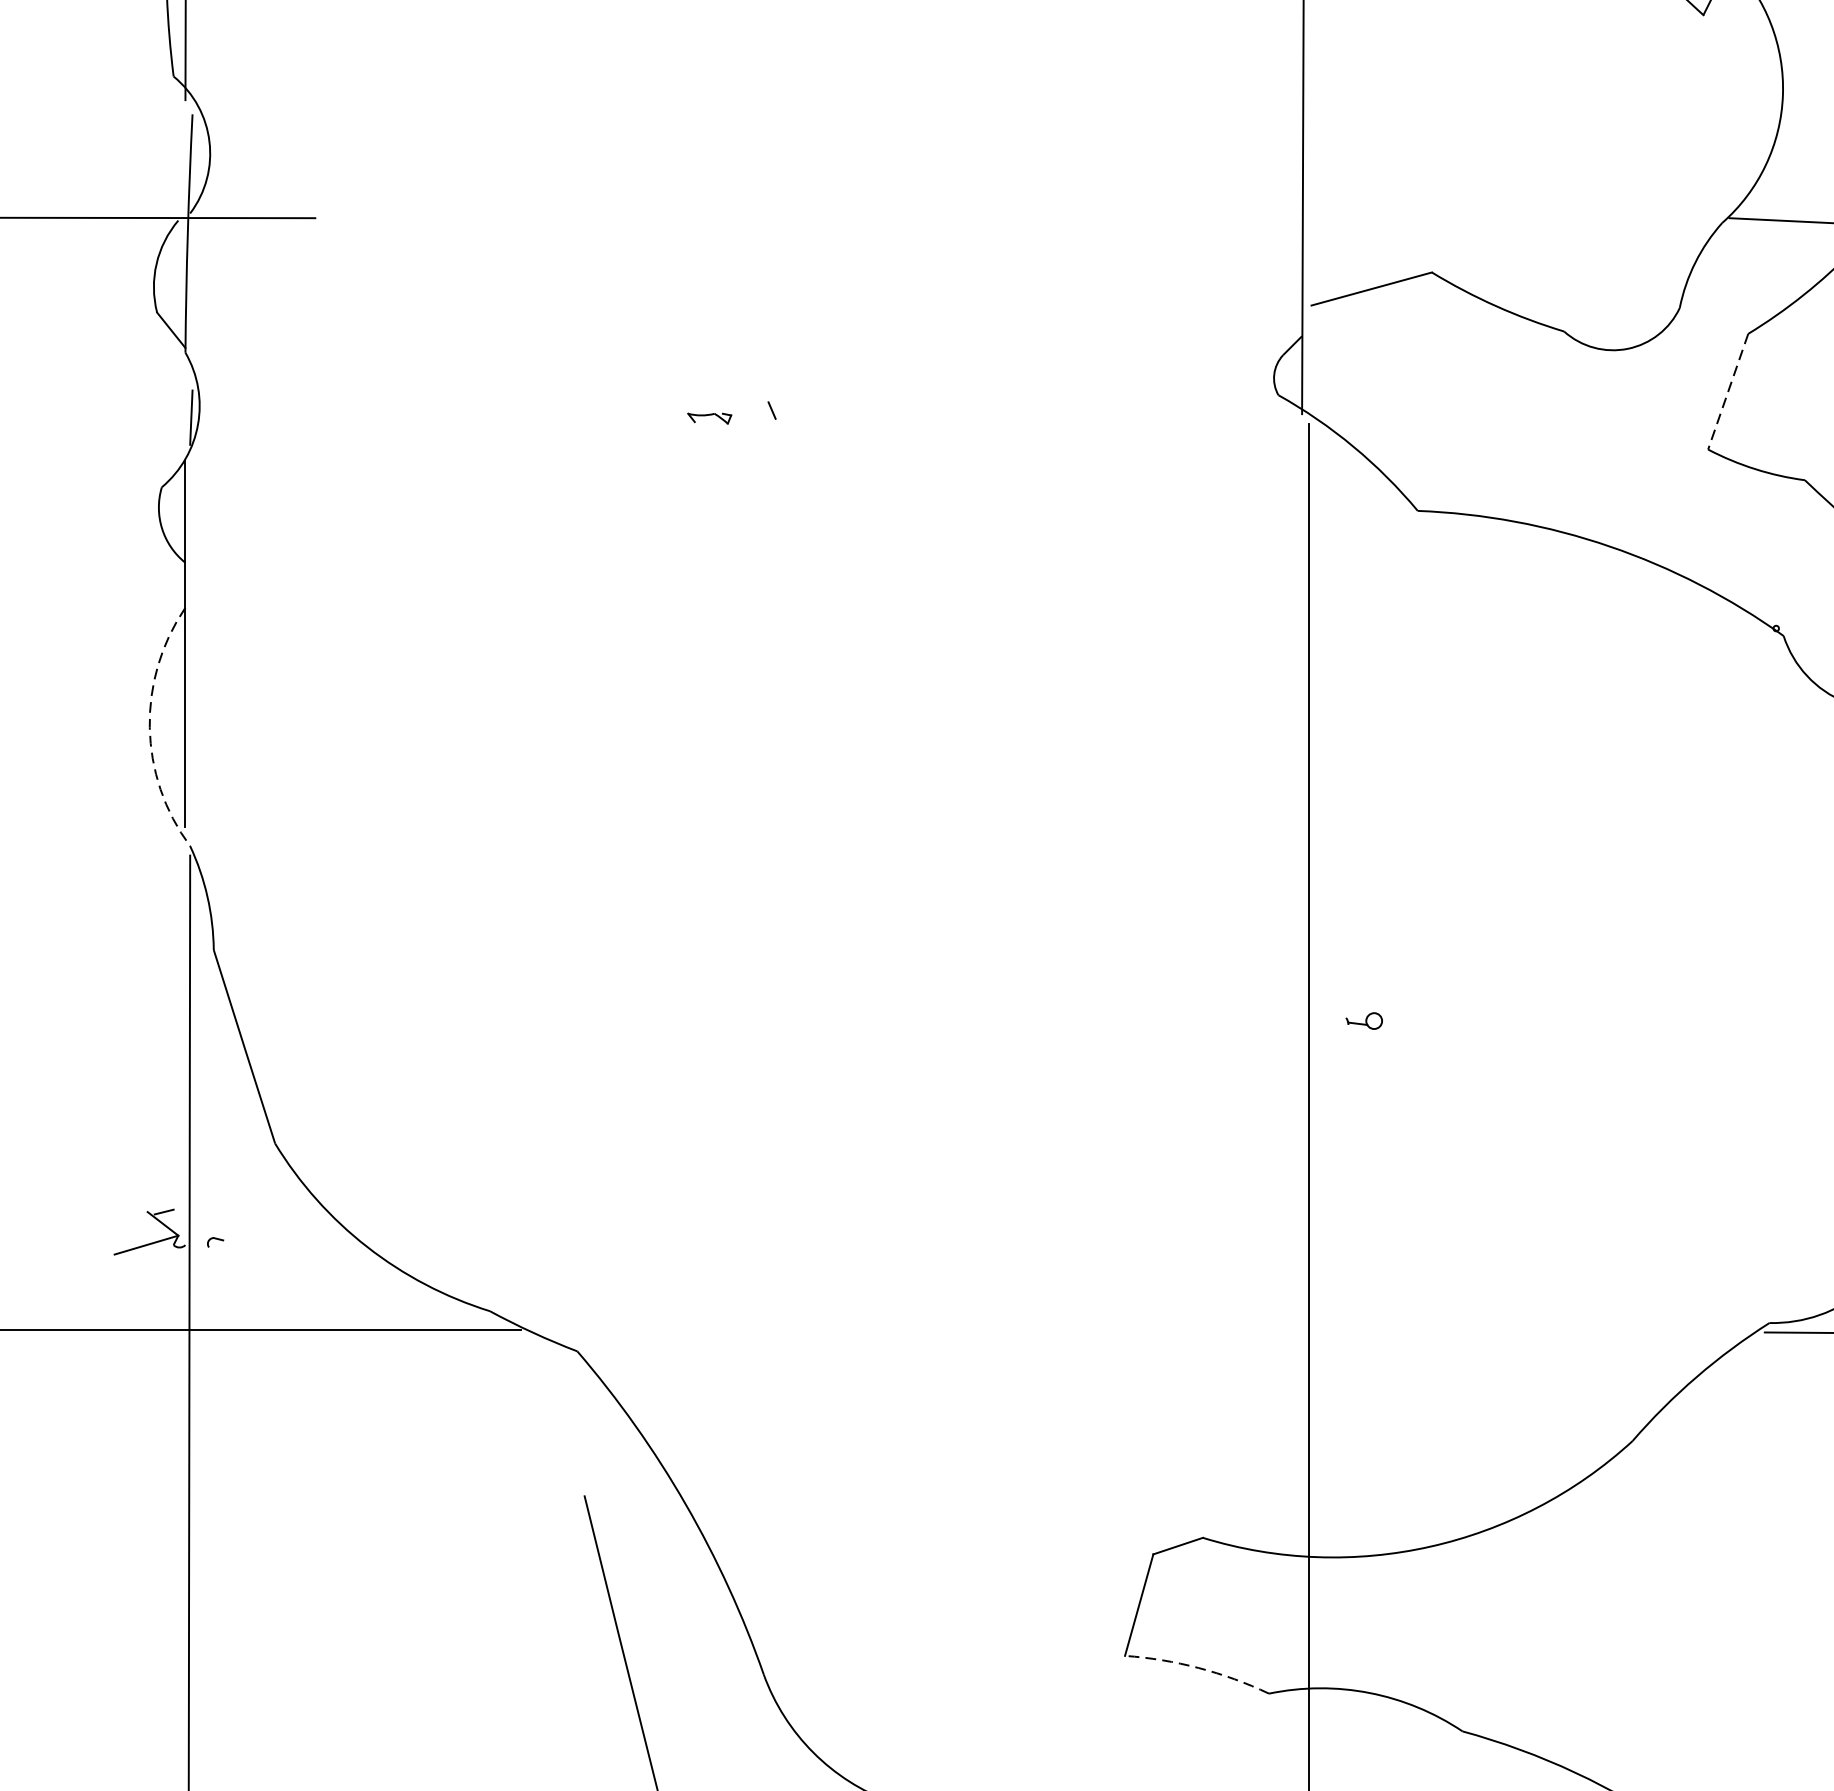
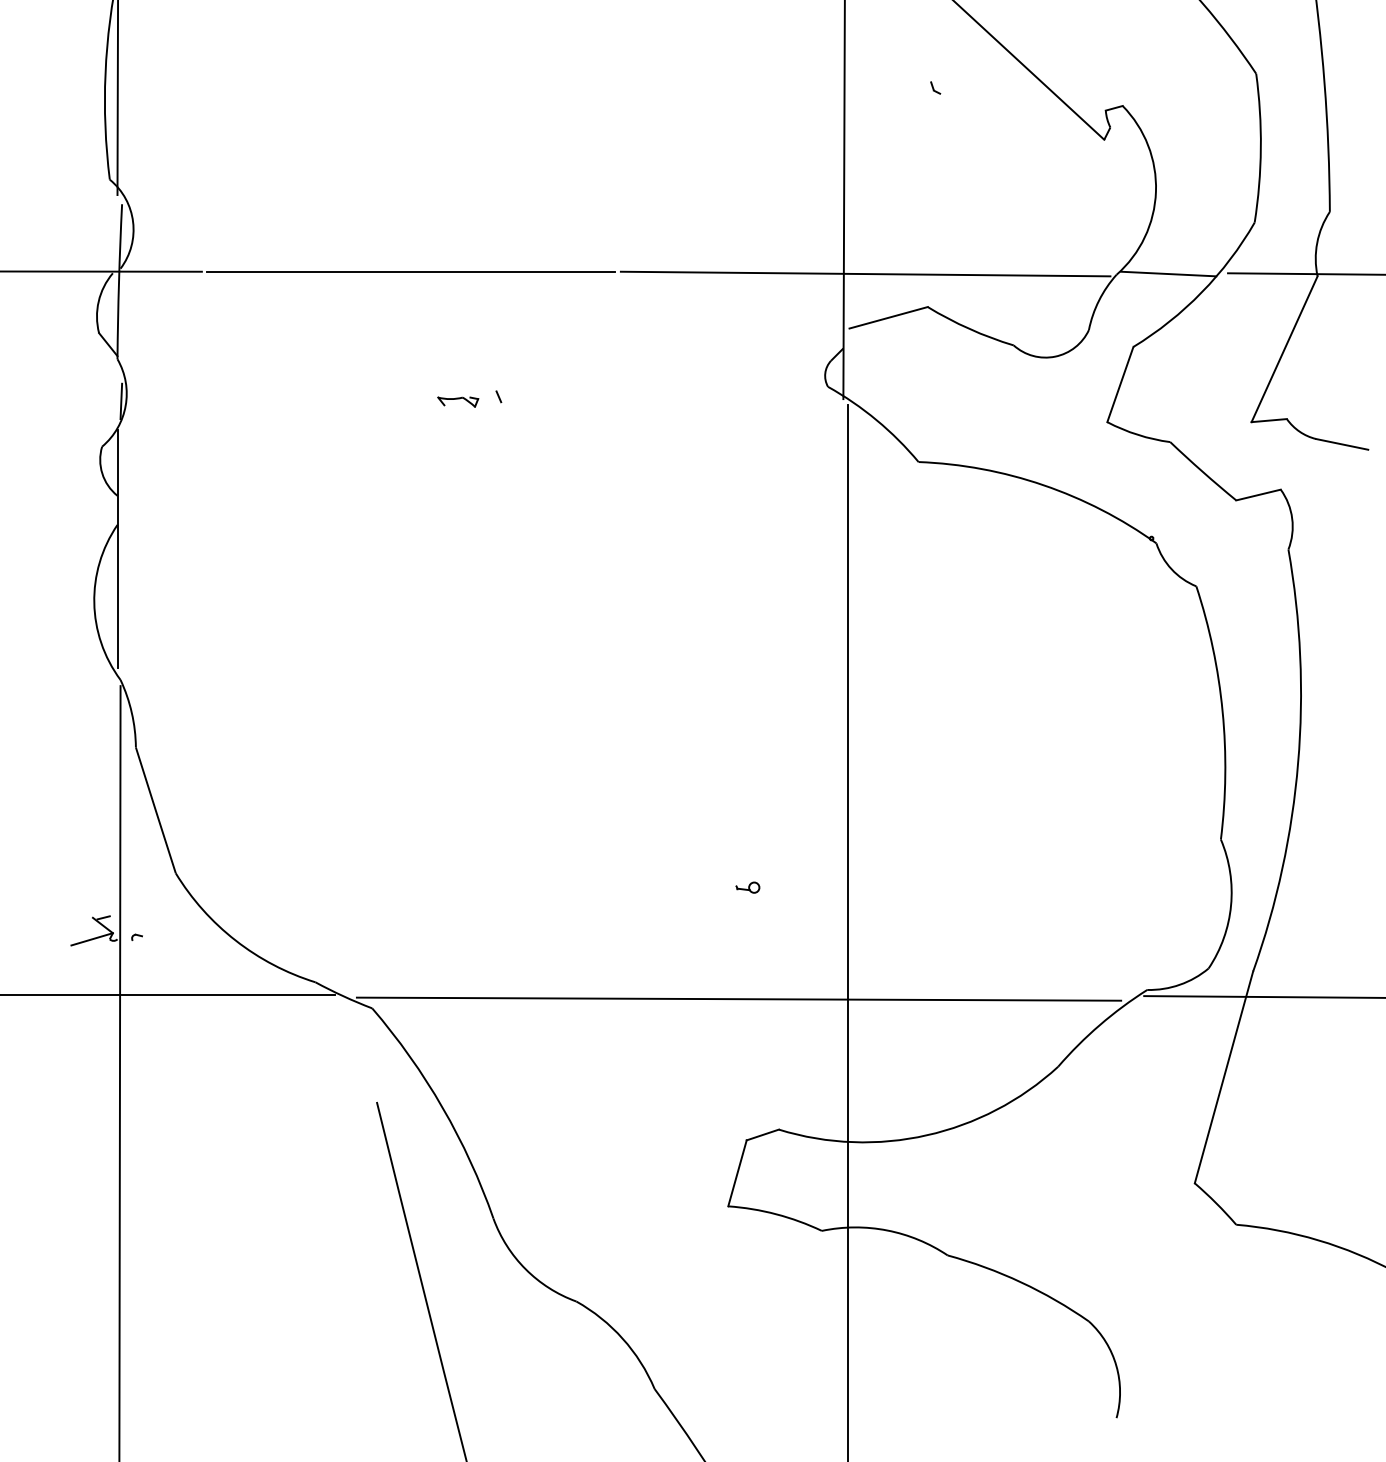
line: (636, 217) -> (410, 271), added
line: (1336, 220) -> (865, 273), added
line: (1728, 391) -> (1120, 384), dashed -> solid
part: (710, 417) -> (458, 401), size x1.43
arc: (150, 726) -> (94, 602), dashed -> solid
part: (1363, 1020) -> (747, 887), moved
line: (1140, 1336) -> (738, 998), added
arc: (1199, 1668) -> (776, 1214), dashed -> solid

